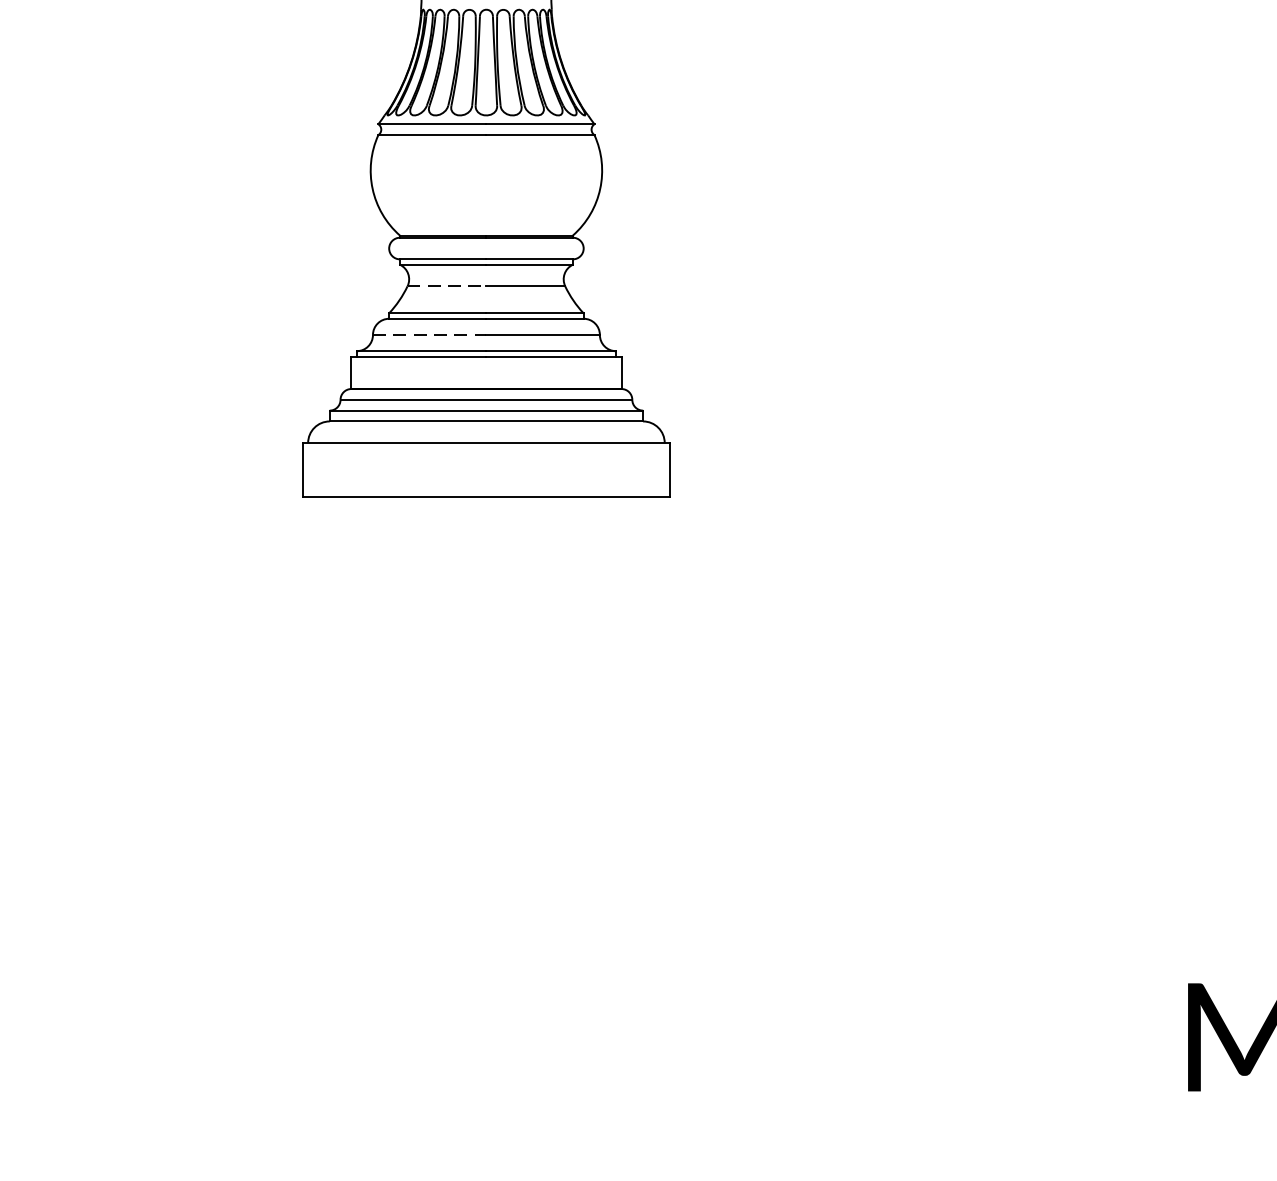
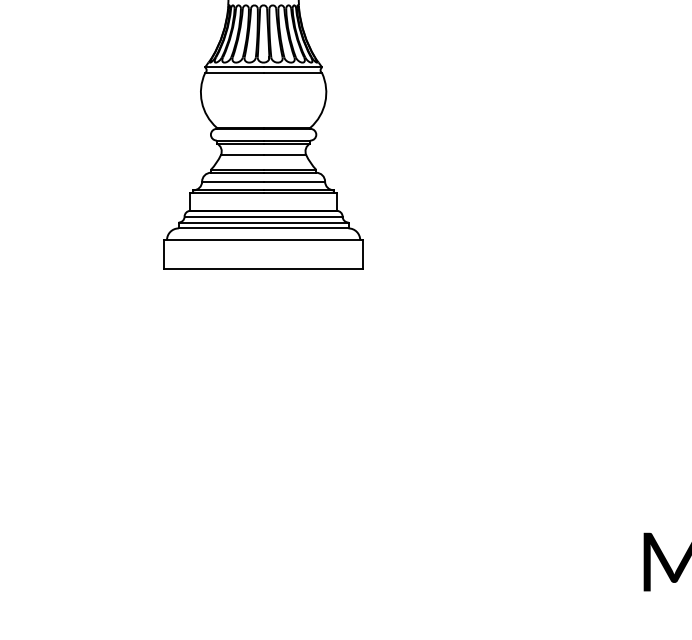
line: (447, 286) -> (242, 155), dashed -> solid
line: (429, 334) -> (232, 181), dashed -> solid

